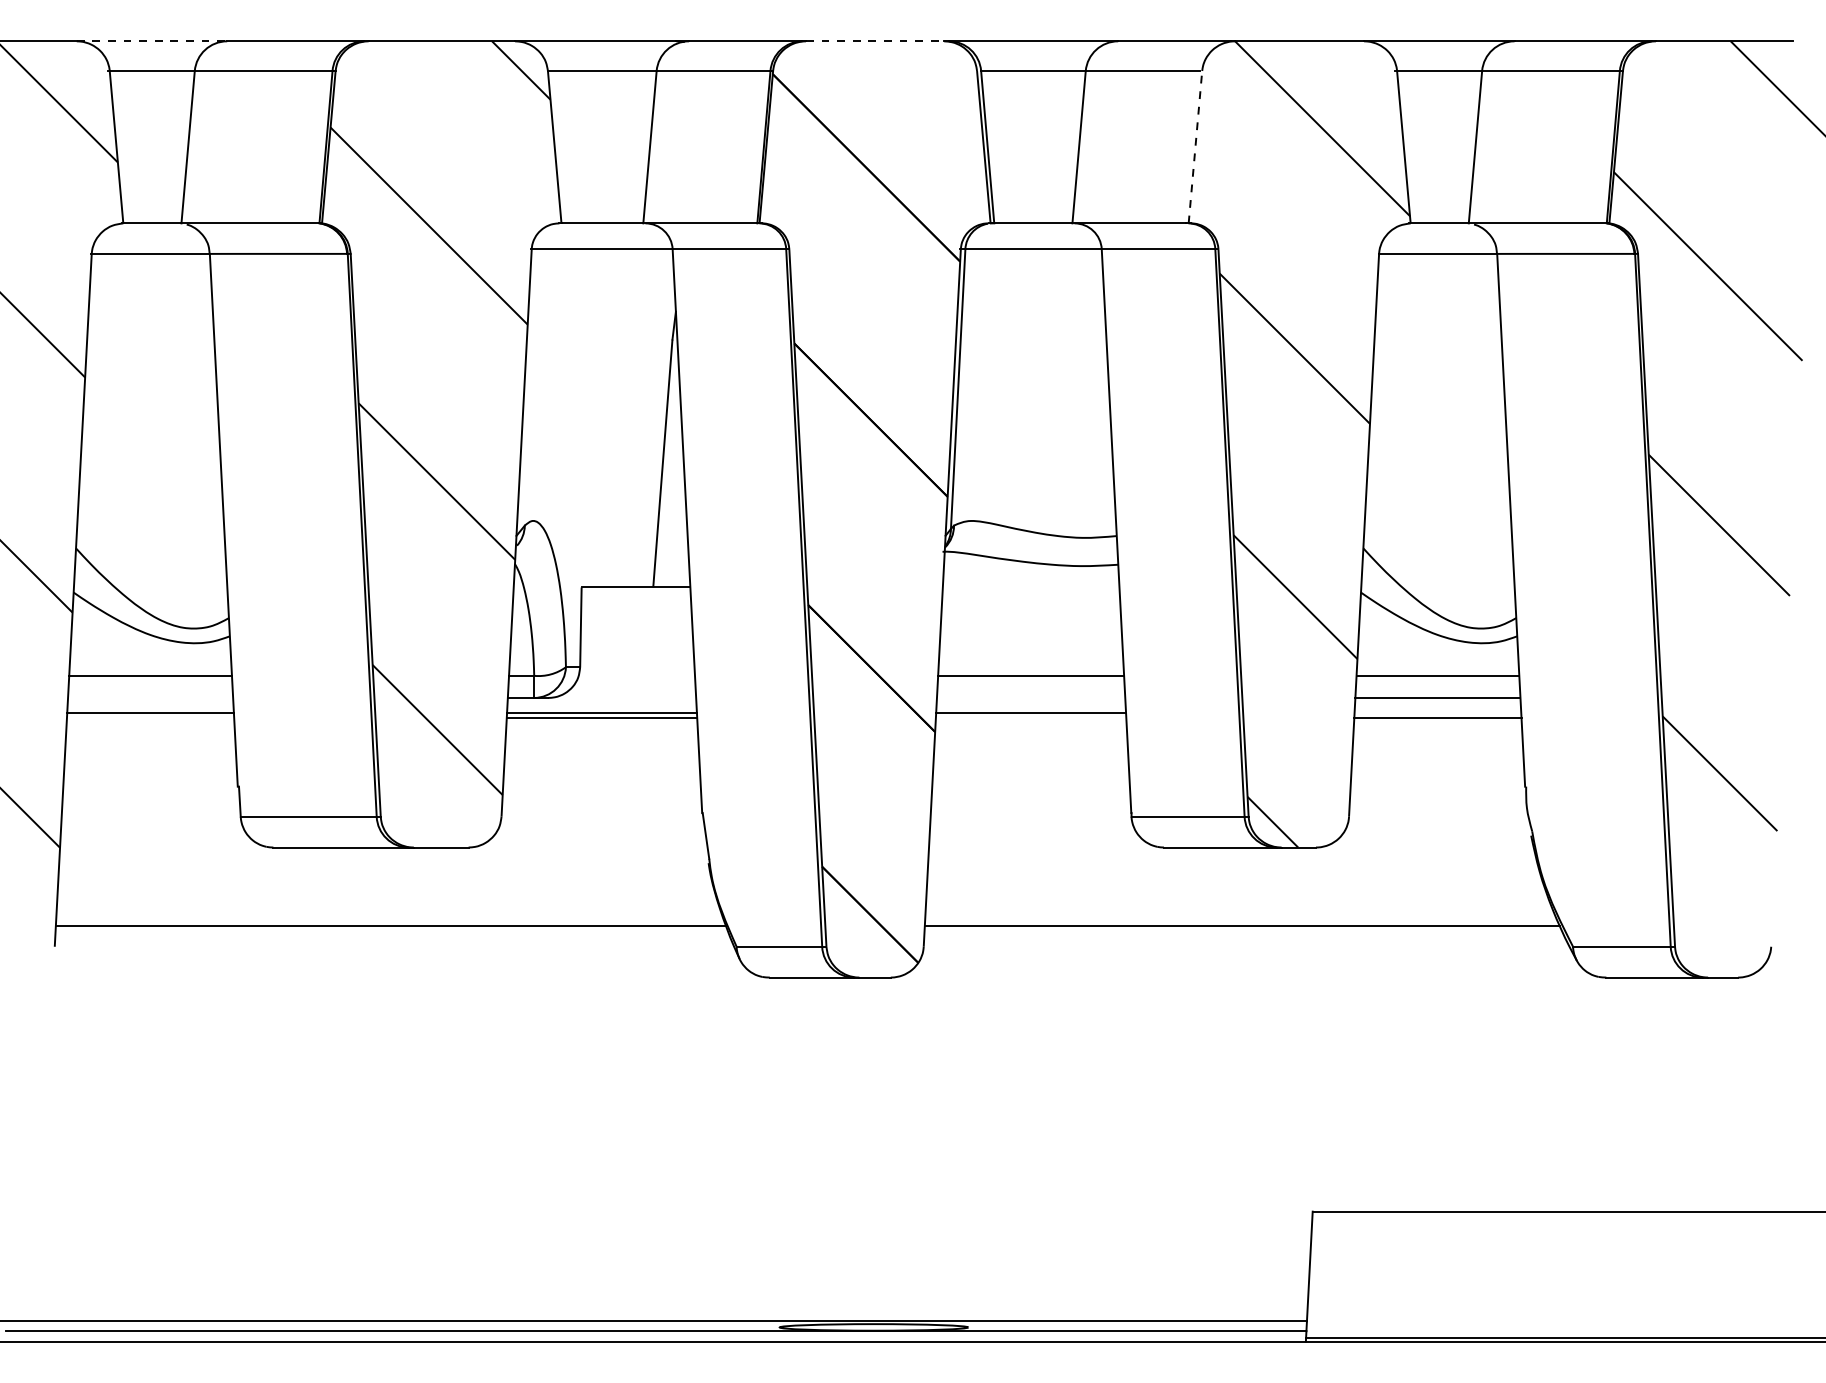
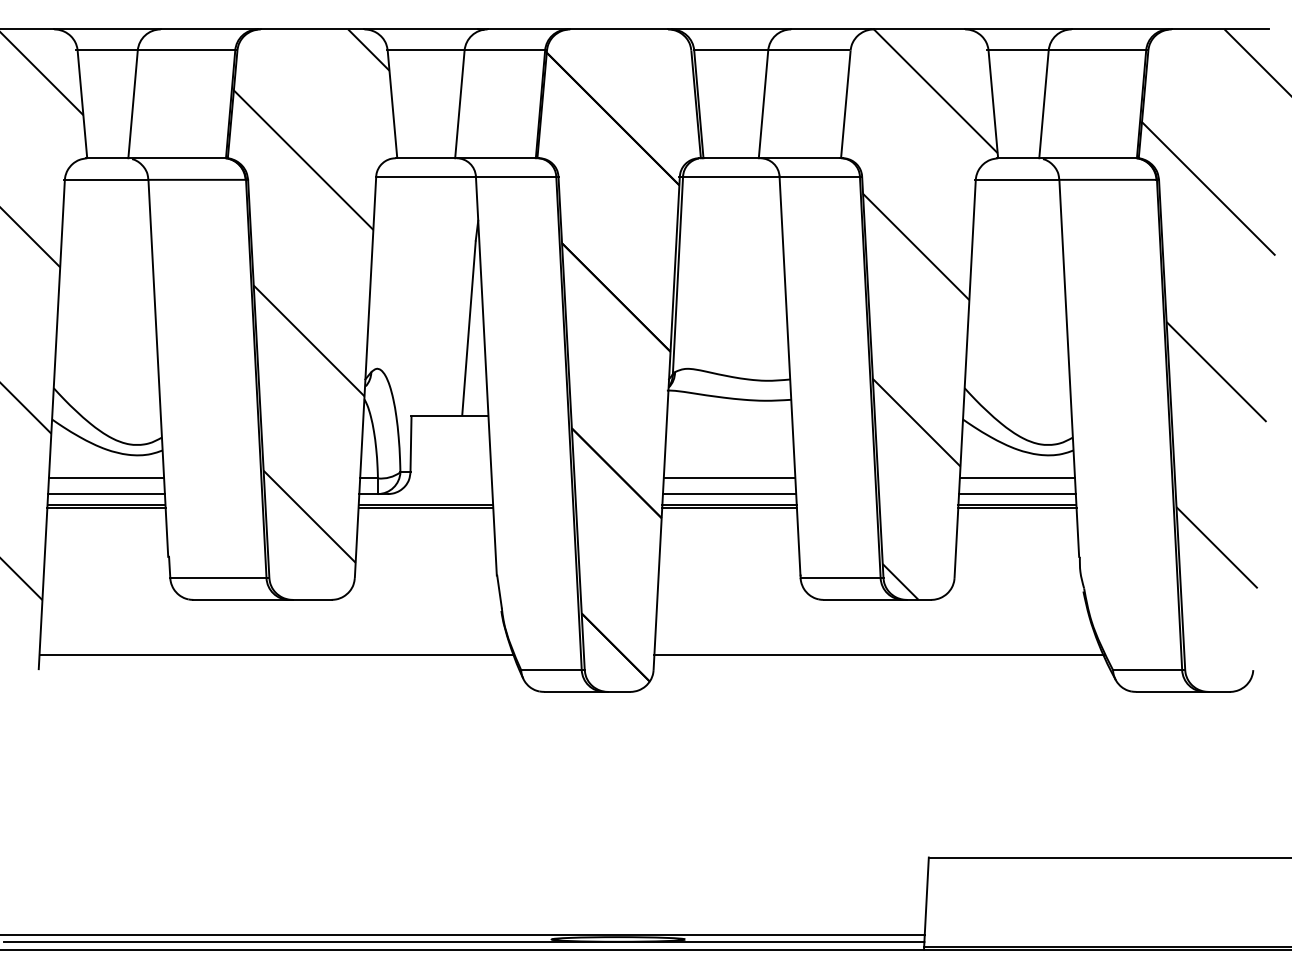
line: (152, 41) -> (107, 29), dashed -> solid
line: (875, 41) -> (619, 29), dashed -> solid
line: (1195, 147) -> (845, 104), dashed -> solid
line: (150, 698) -> (106, 494), added
line: (1030, 698) -> (729, 494), added
line: (1437, 713) -> (1017, 505), added
line: (150, 717) -> (106, 507), added
line: (1030, 717) -> (729, 507), added

